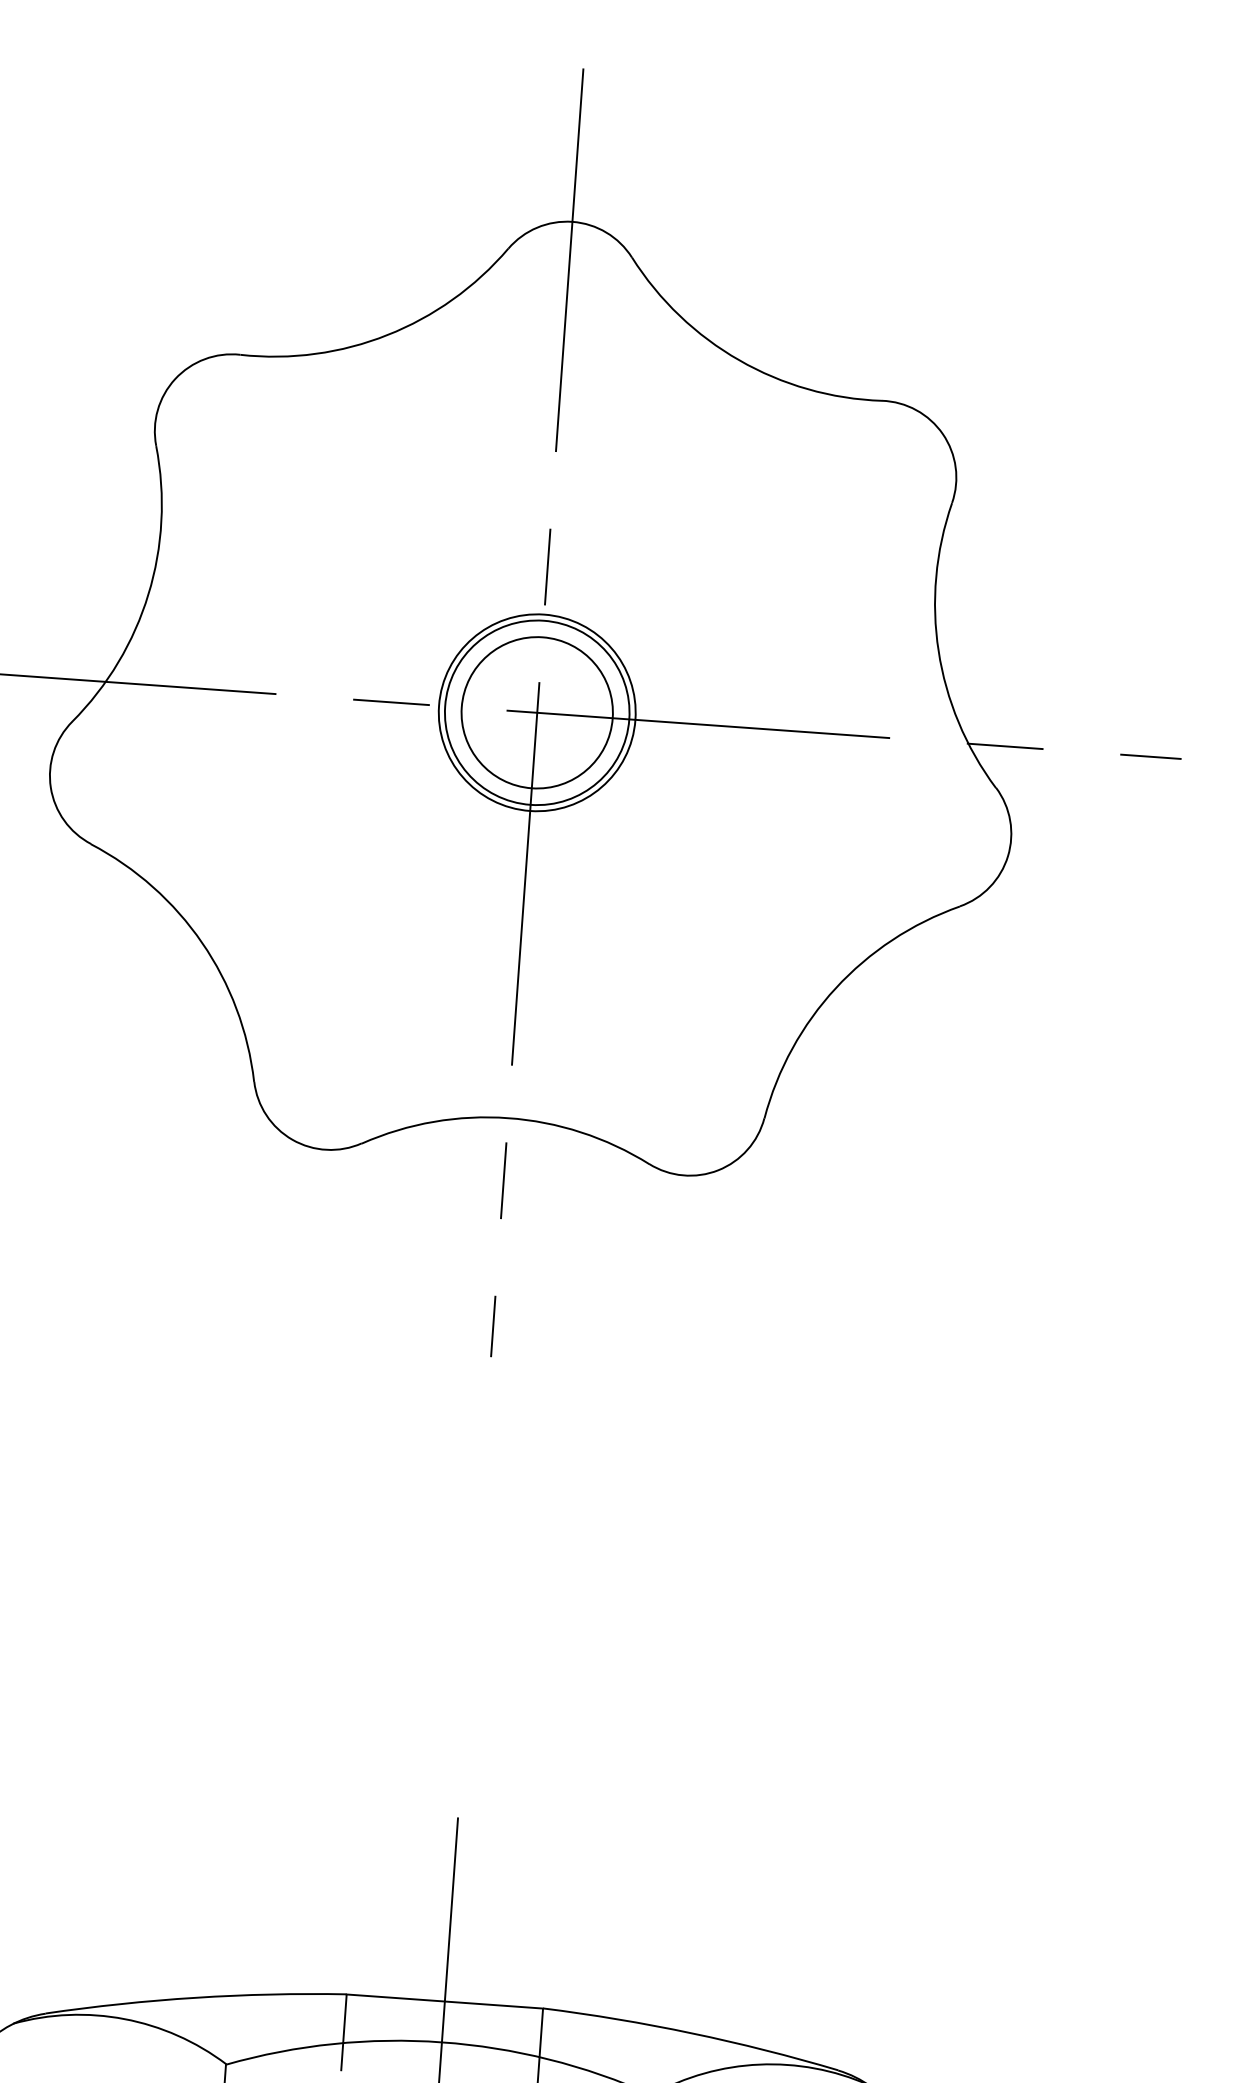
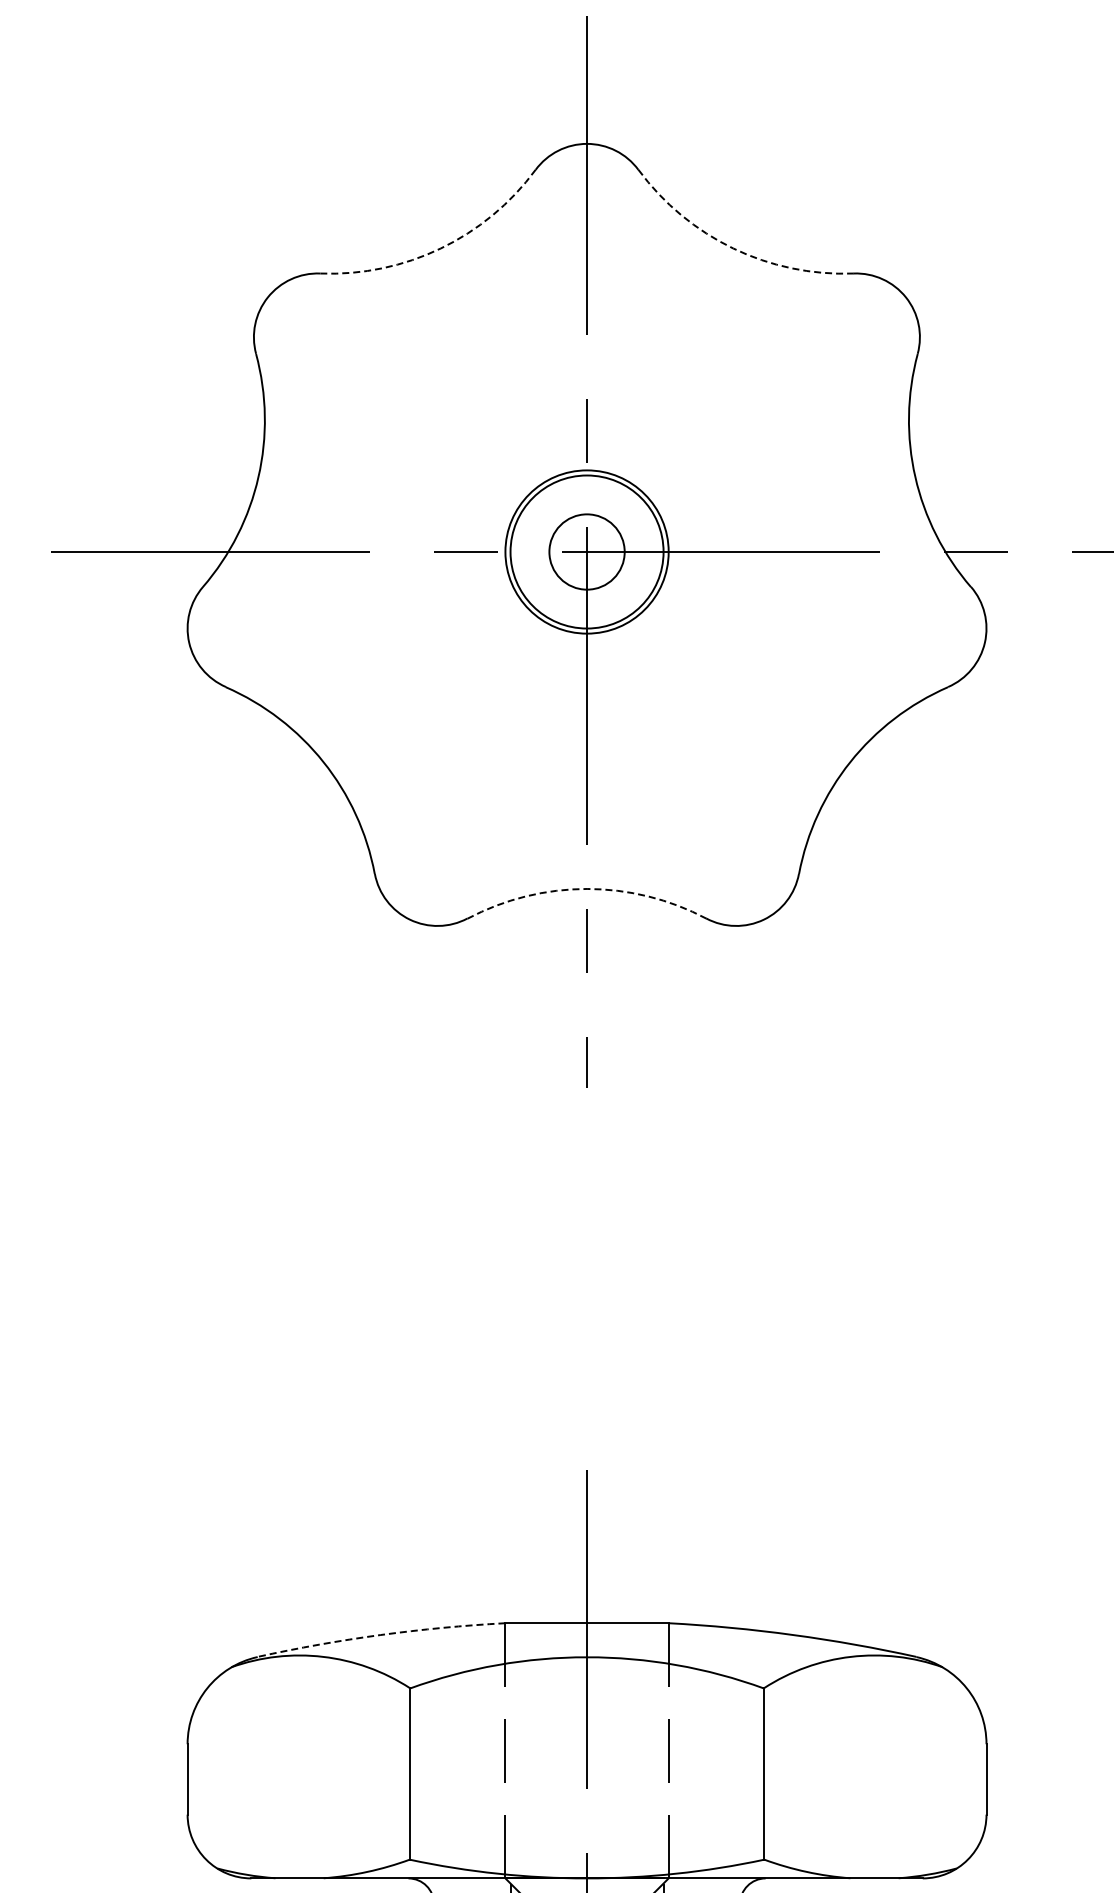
arc: (387, 335) -> (440, 248), solid -> dashed
arc: (739, 360) -> (733, 248), solid -> dashed
circle: (536, 712) -> (586, 551), size x0.6
arc: (508, 1117) -> (587, 888), solid -> dashed
arc: (195, 1998) -> (380, 1635), solid -> dashed

